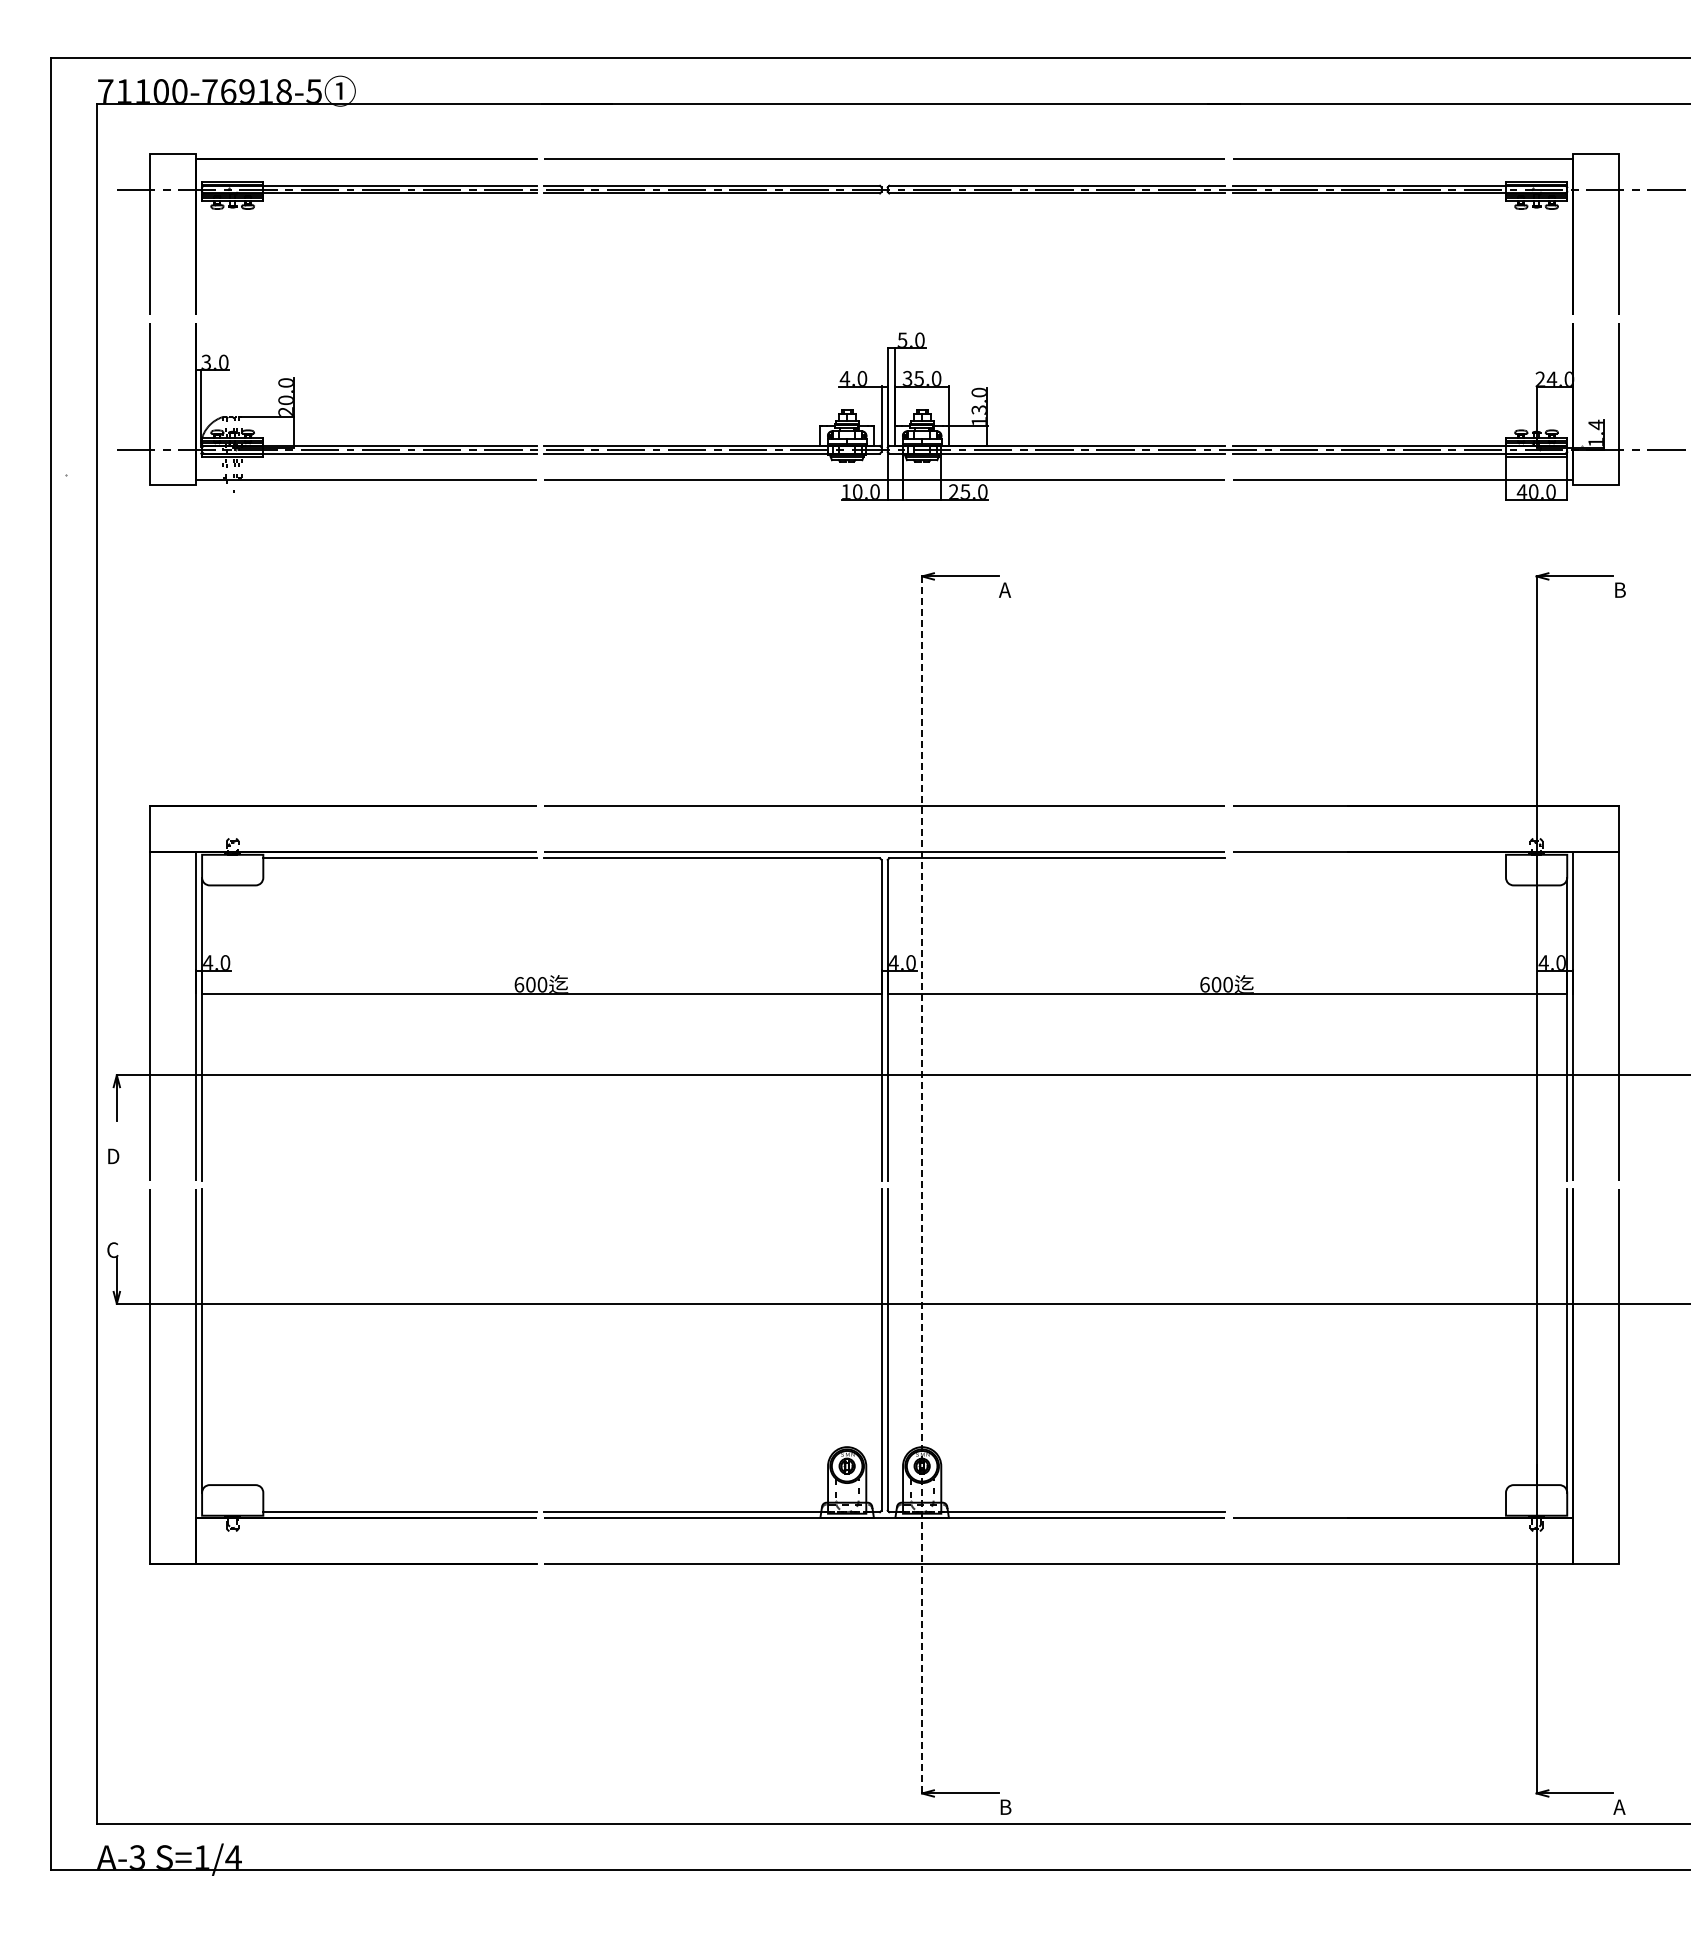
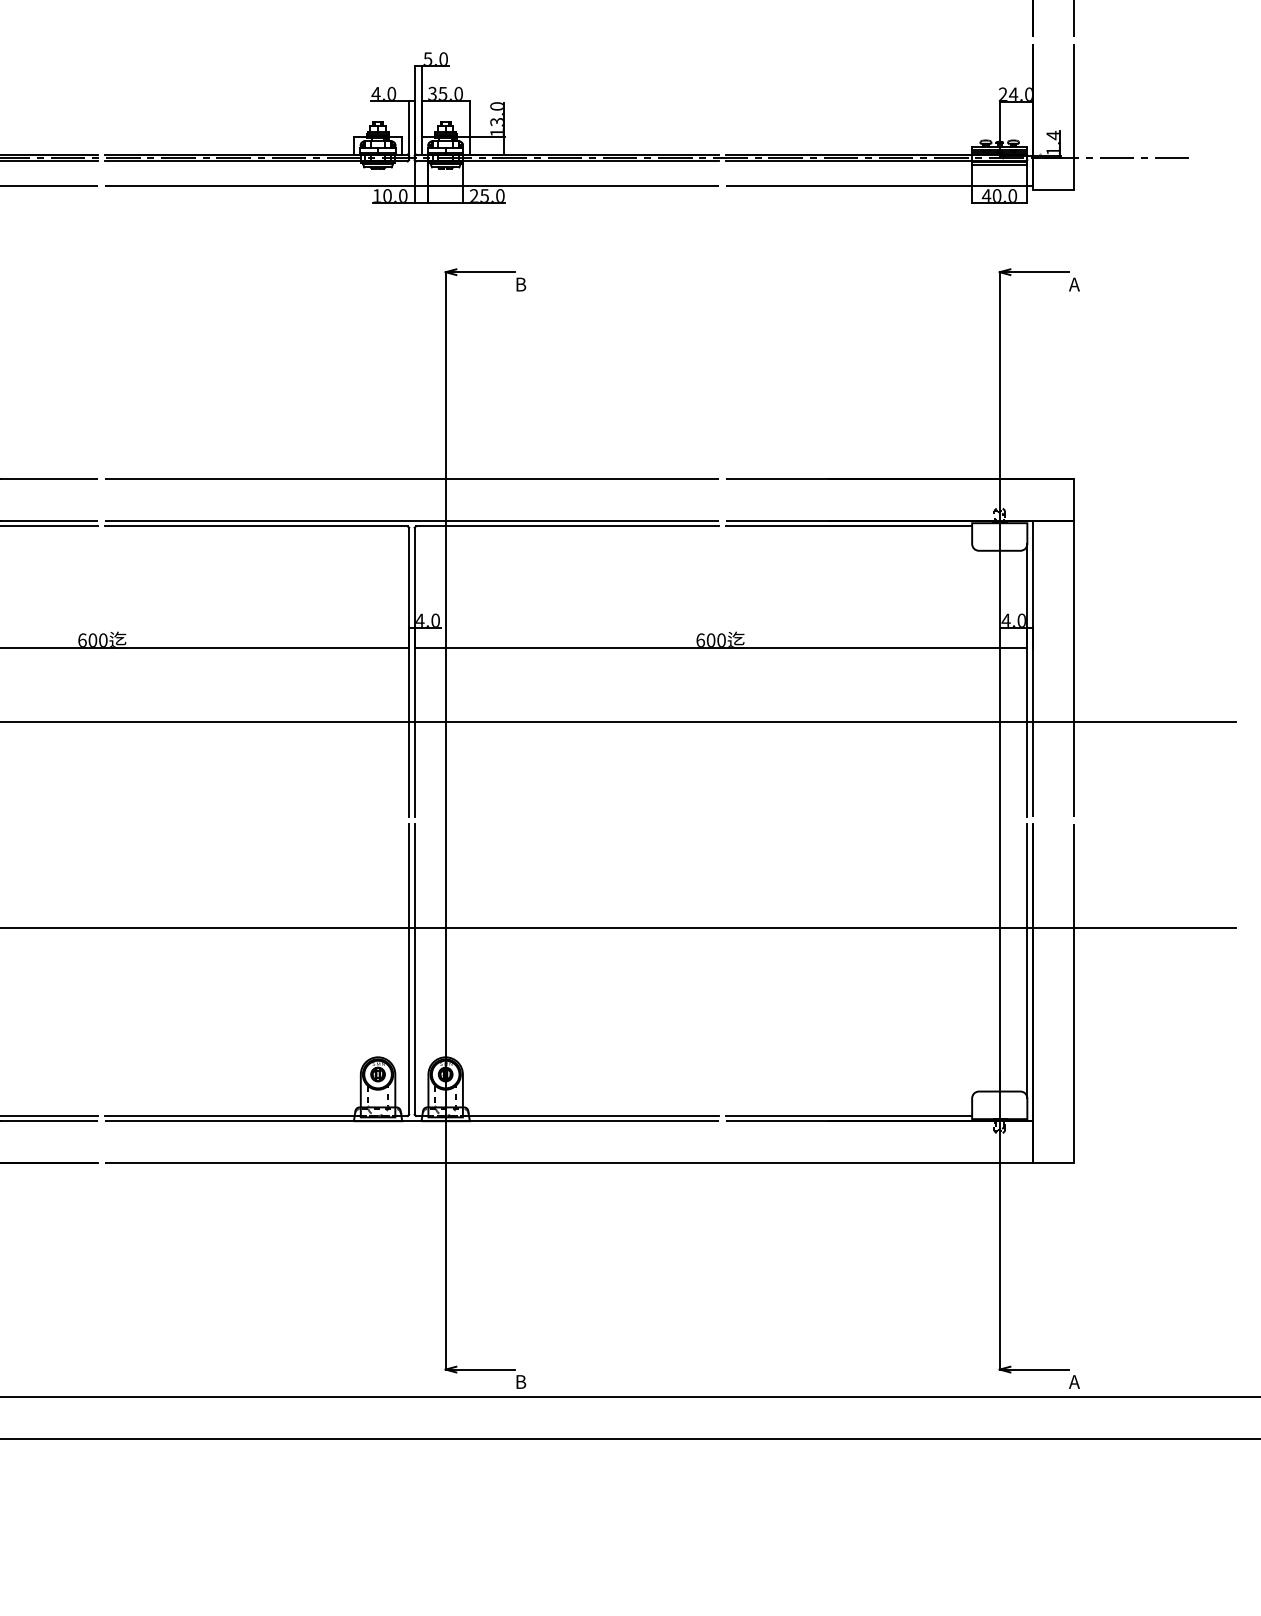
text: (1005, 589) -> (520, 283), A -> B
text: (1619, 589) -> (1074, 283), B -> A
line: (1368, 858) -> (848, 526), added
line: (922, 1184) -> (446, 820), dashed -> solid
line: (1368, 1512) -> (848, 1116), added

